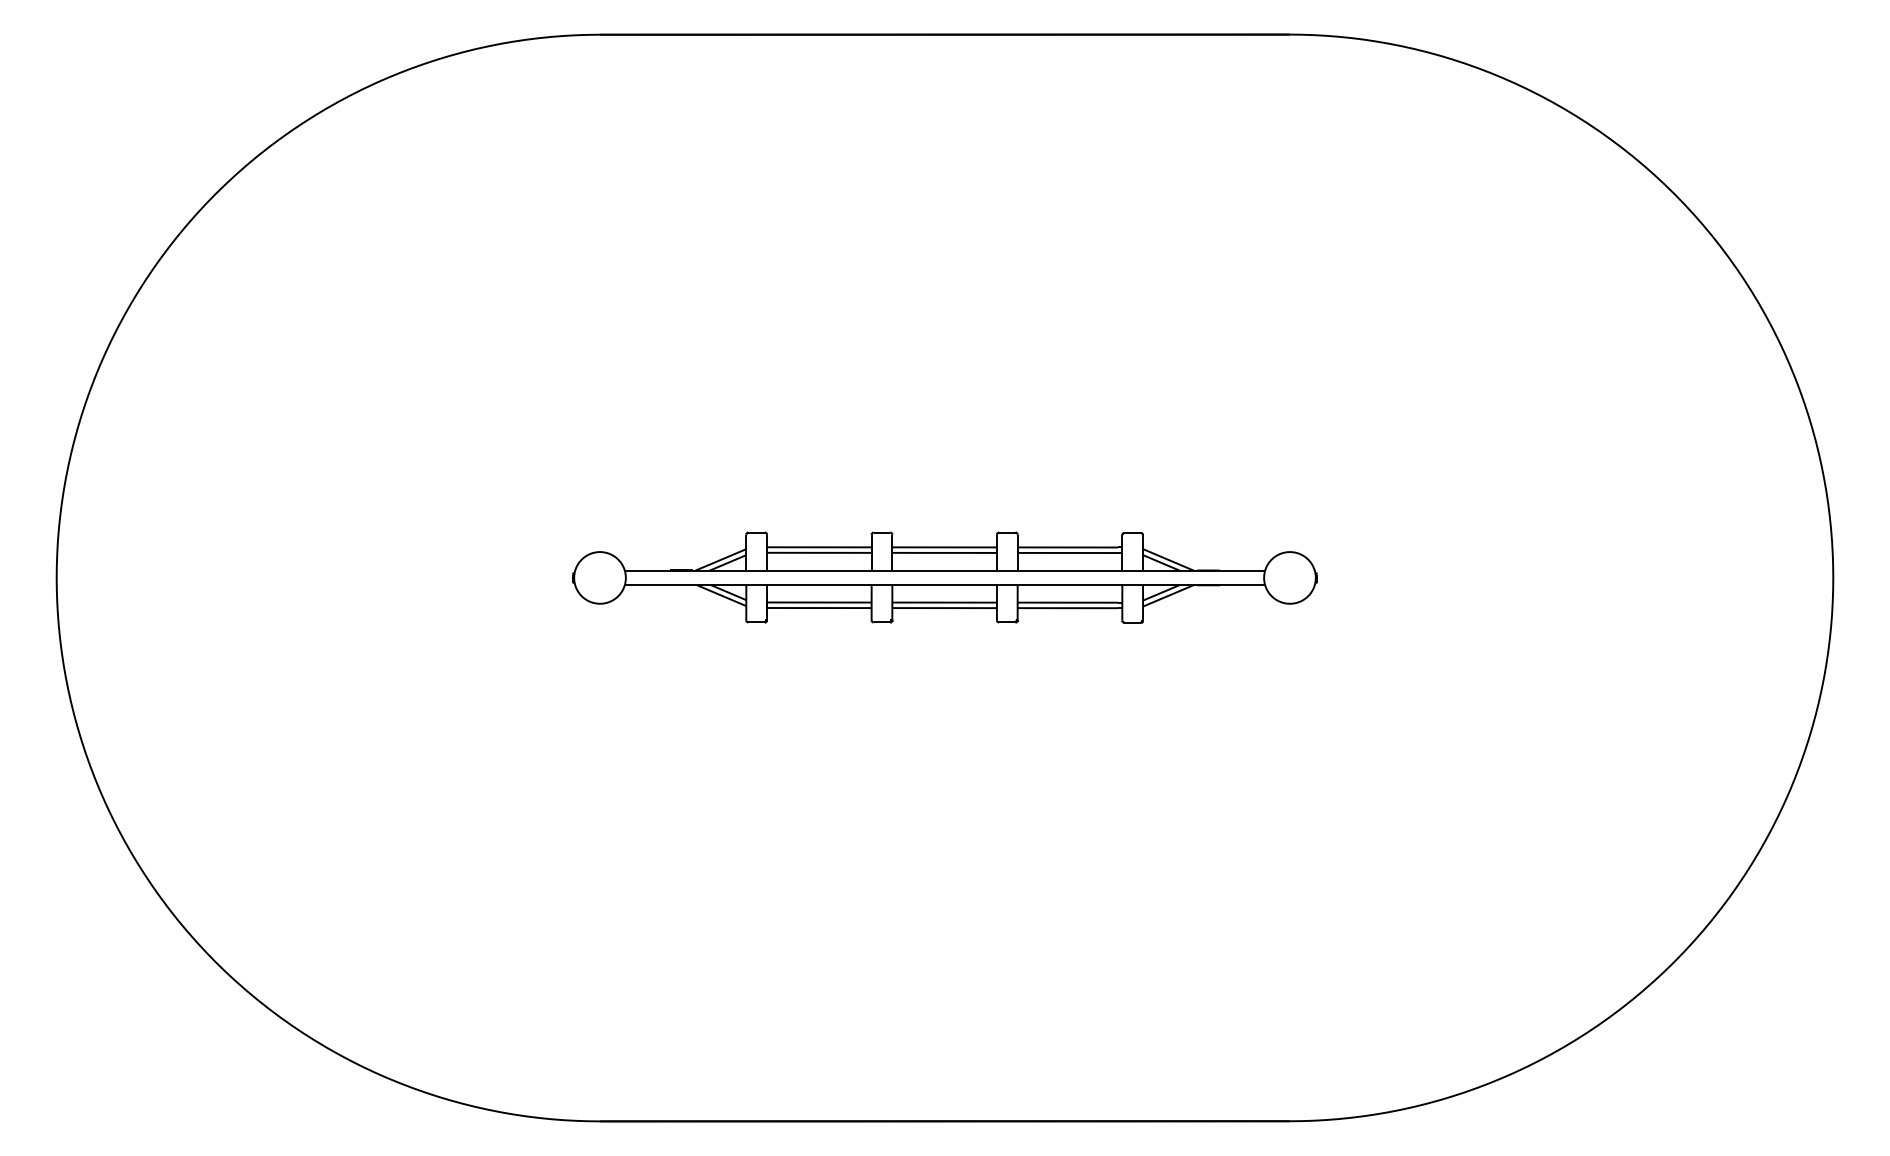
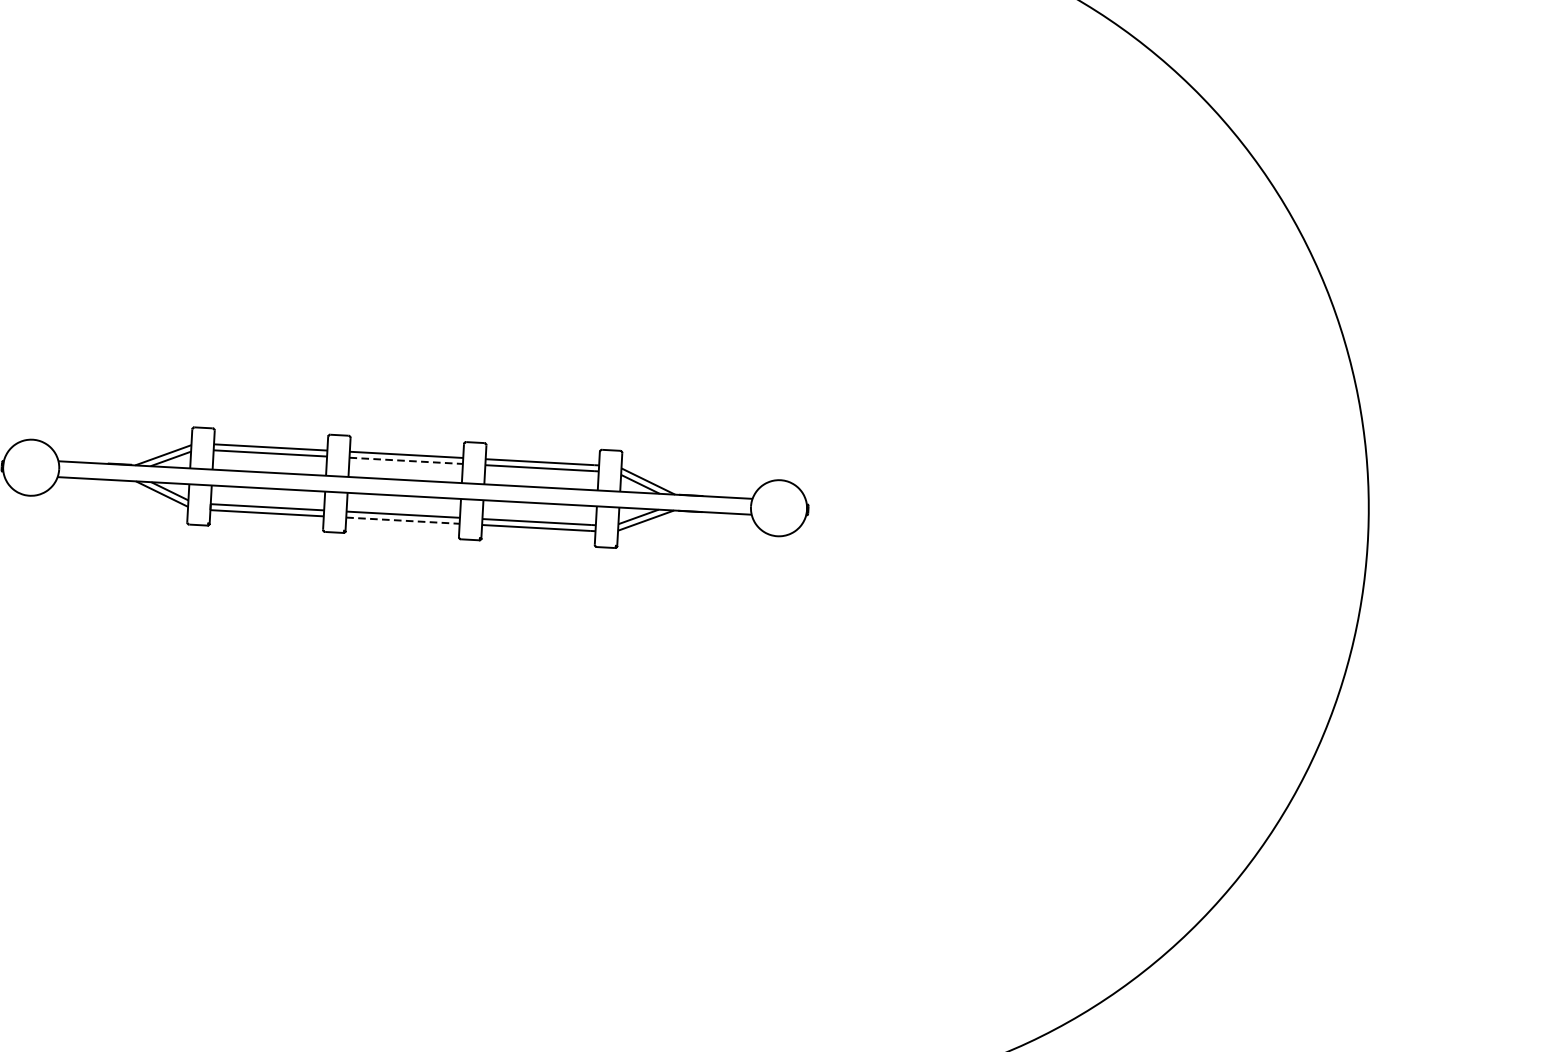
line: (945, 552) -> (407, 460), solid -> dashed
line: (945, 608) -> (403, 521), solid -> dashed

